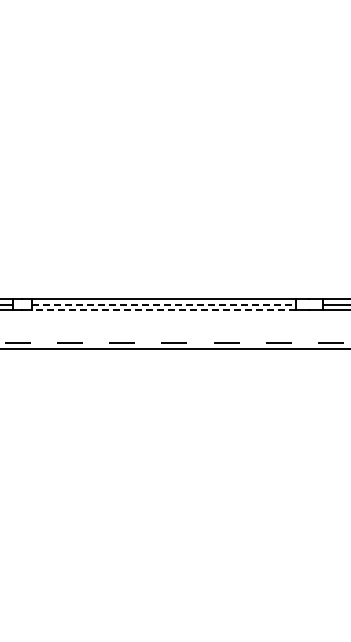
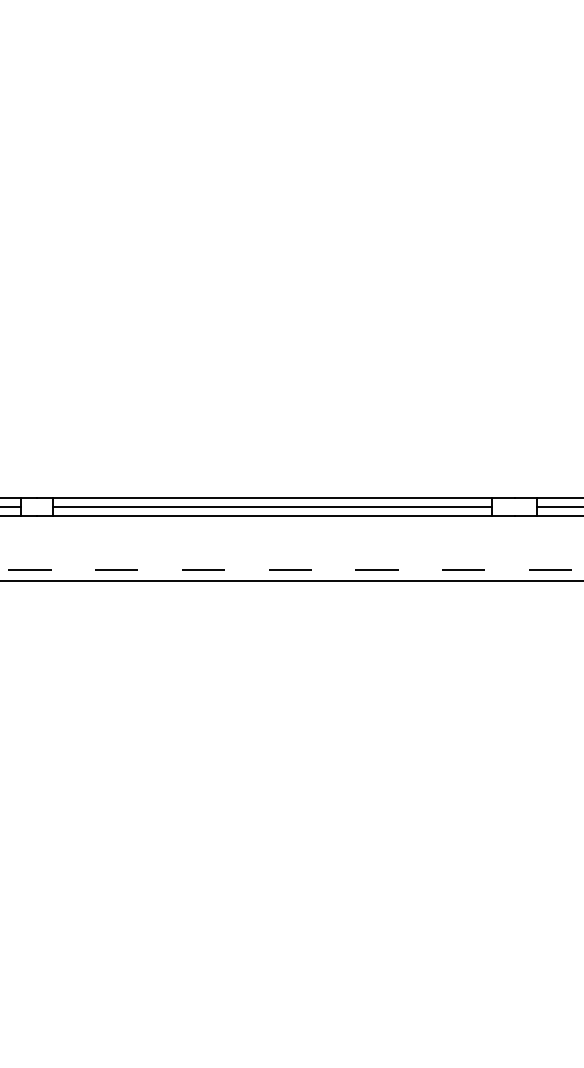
line: (164, 304) -> (273, 506), dashed -> solid
line: (163, 310) -> (272, 516), dashed -> solid

